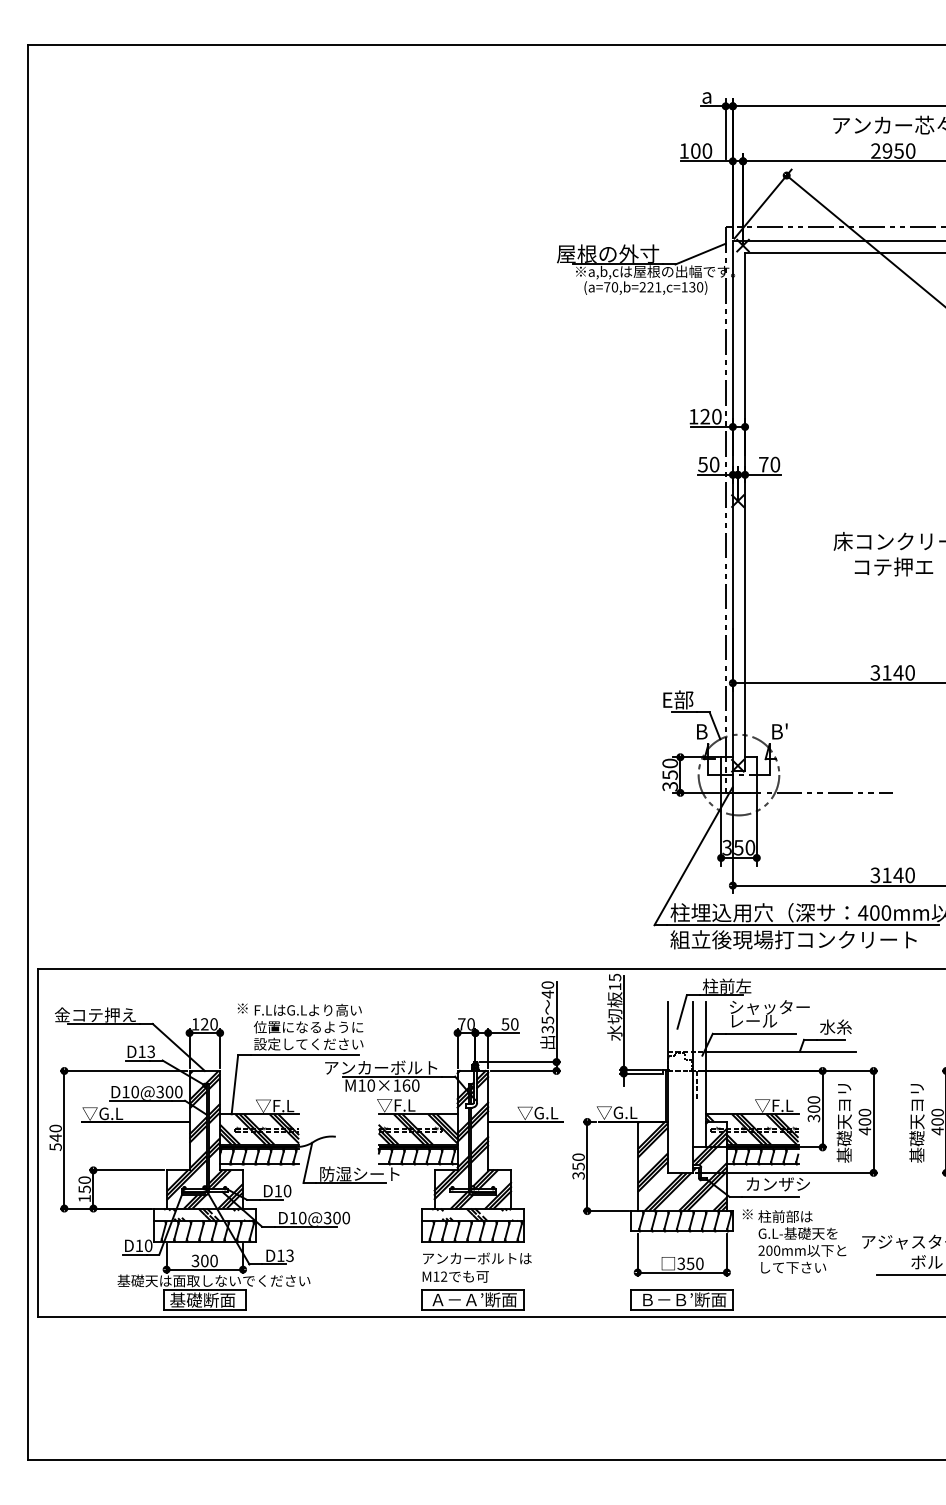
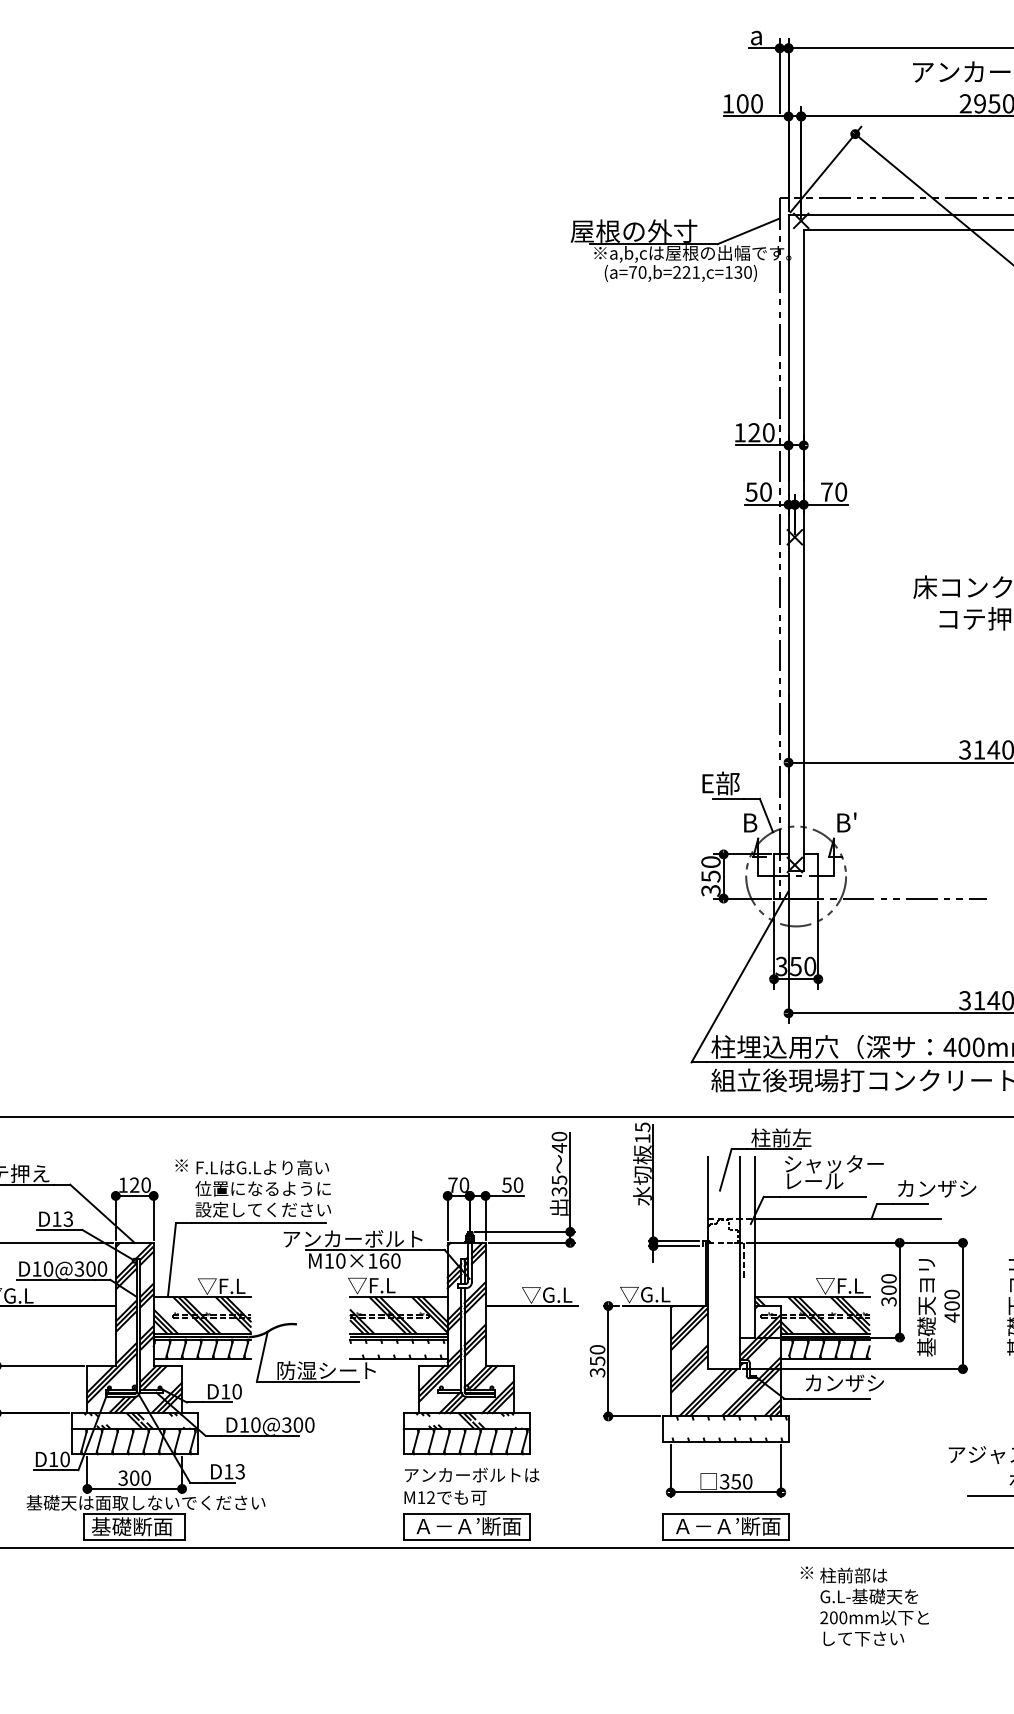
text: (852, 1026) -> (936, 1187), 水糸 -> カンザシ
hatch: (416, 1156) -> (396, 1348), removed
hatch: (681, 1221) -> (724, 1429), removed
text: (794, 1241) -> (864, 1606), moved
text: (664, 1299) -> (703, 1525), Ｂ－Ｂ’断面 -> Ａ－Ａ’断面

